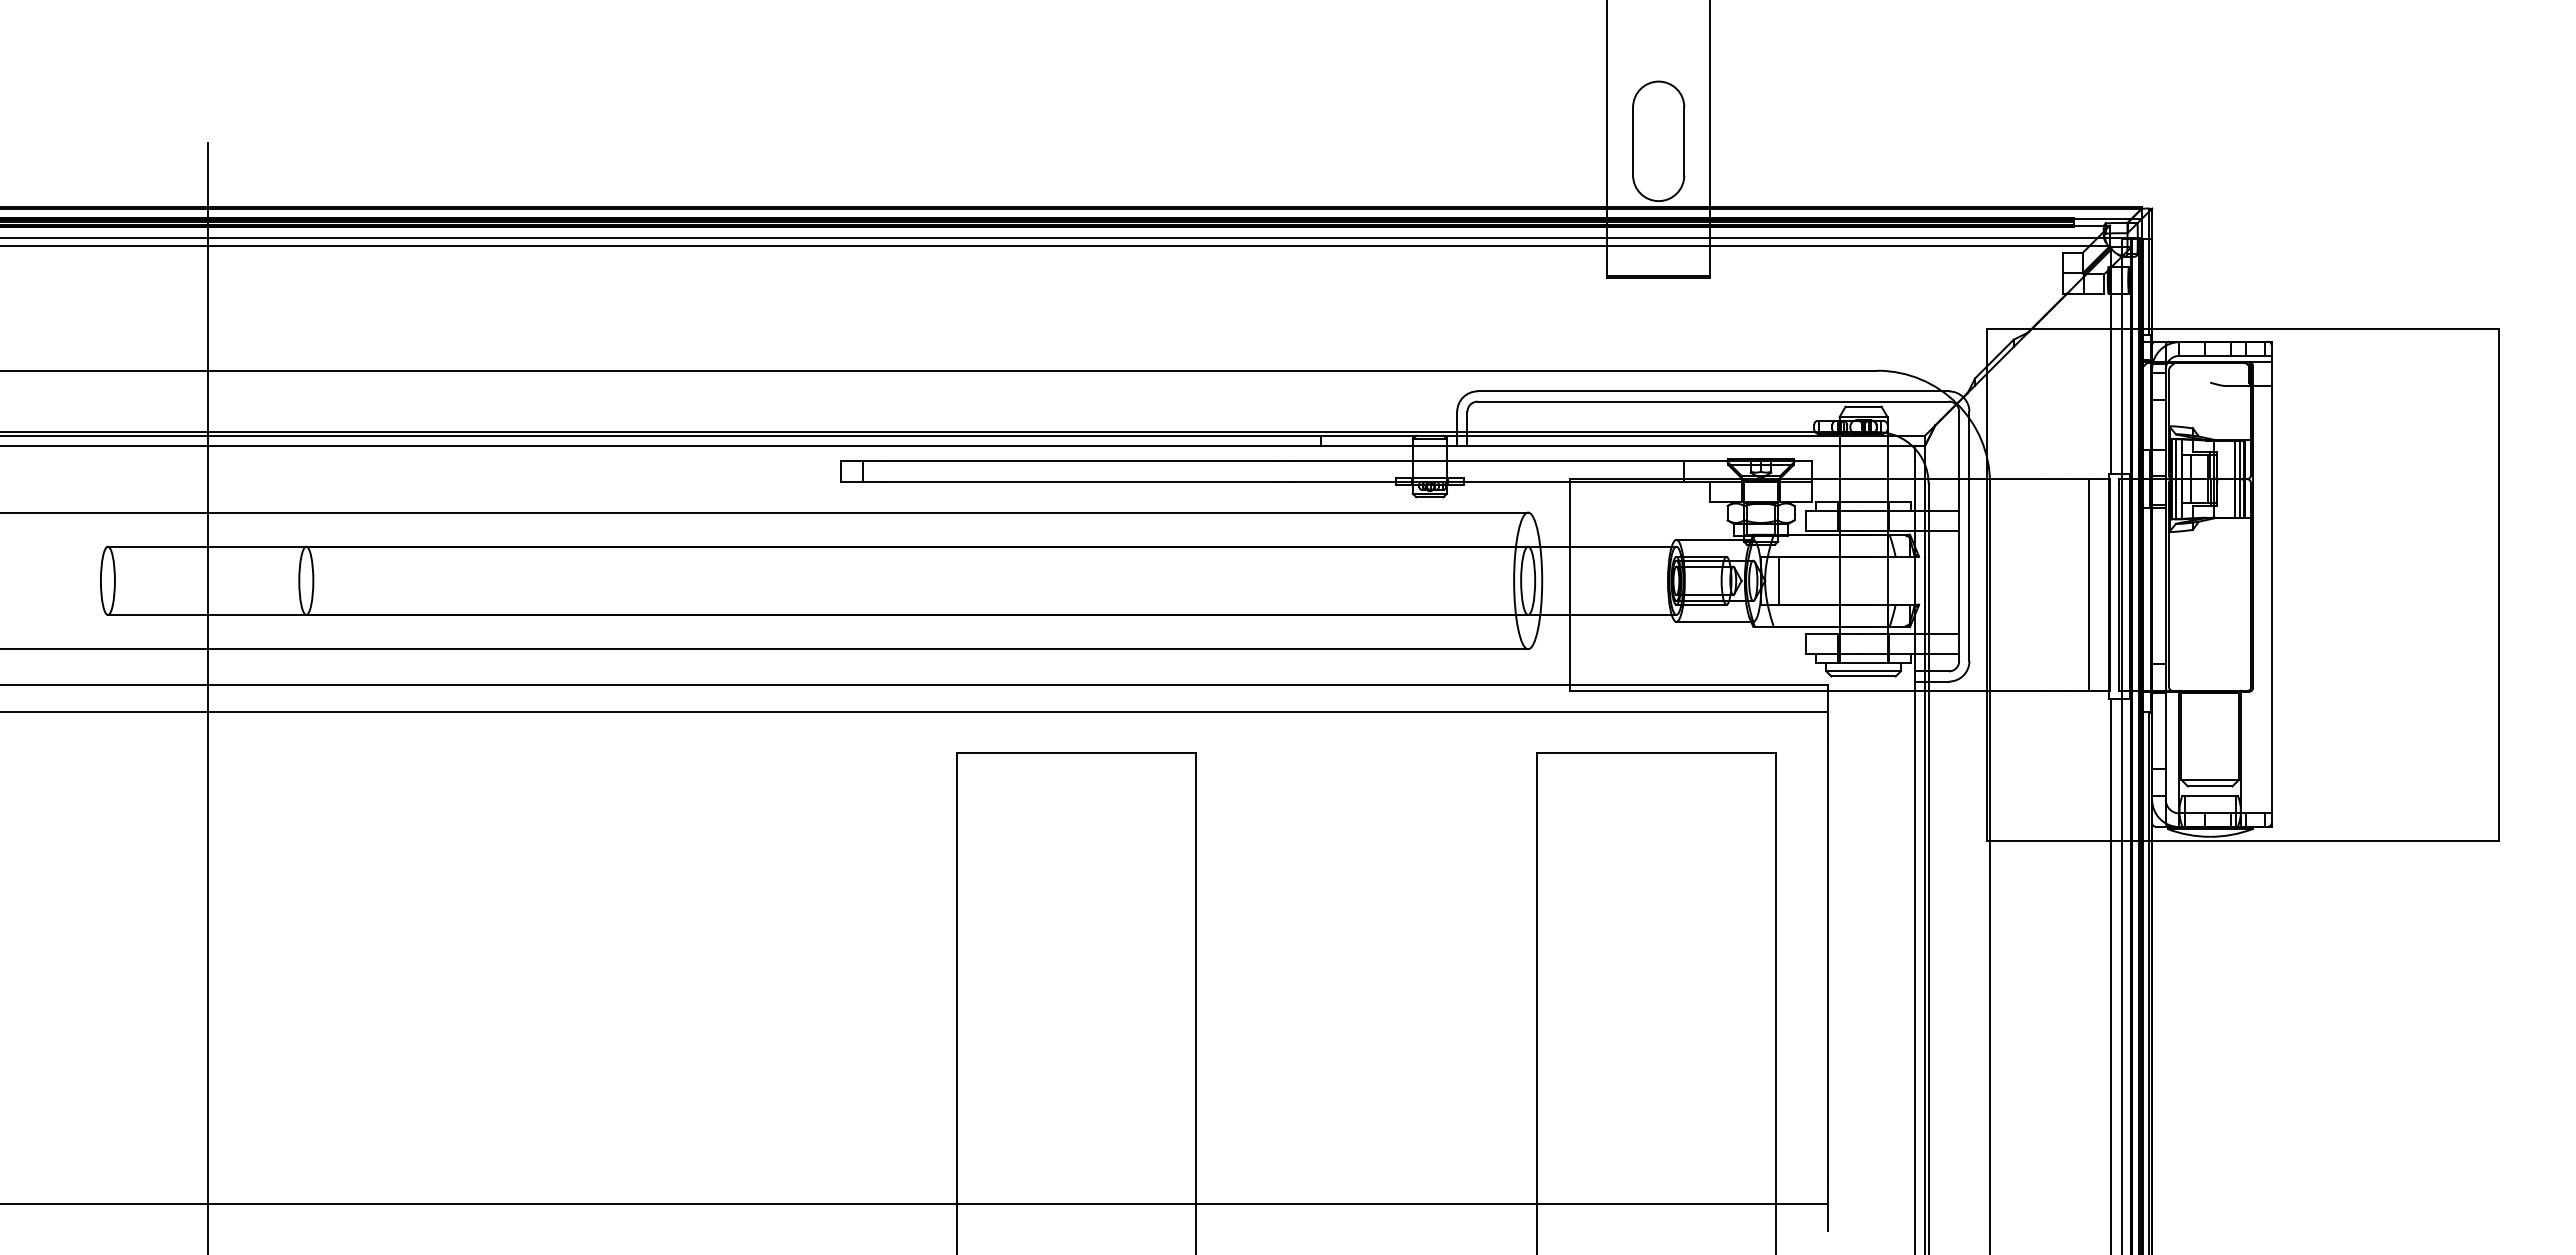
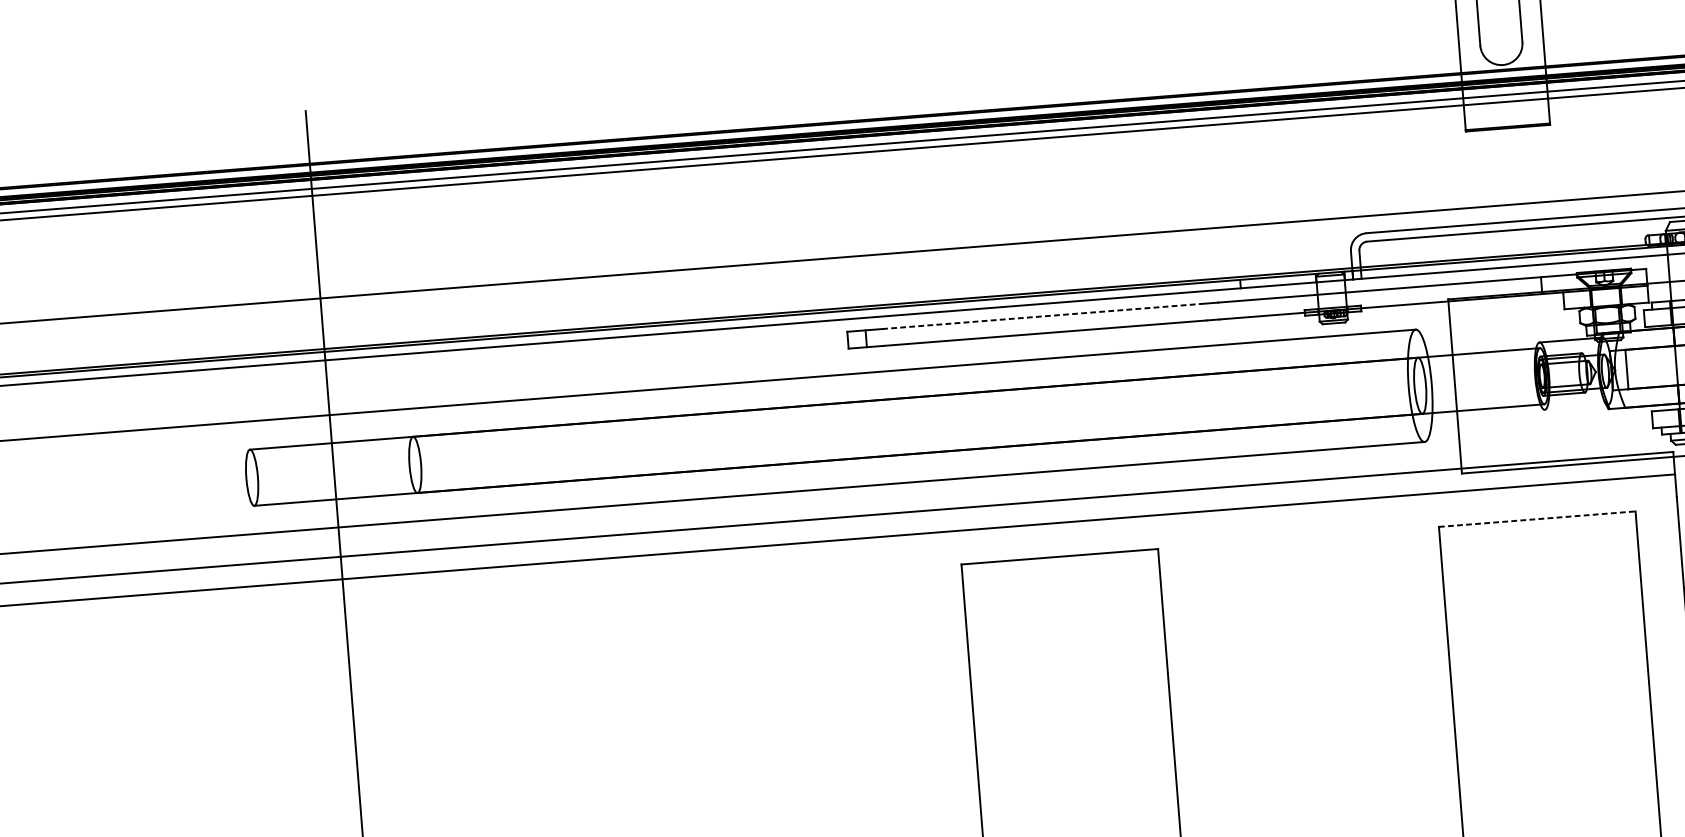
line: (1080, 461) -> (1044, 316), solid -> dashed
line: (1714, 621) -> (1576, 407), removed
line: (1656, 753) -> (1536, 519), solid -> dashed

